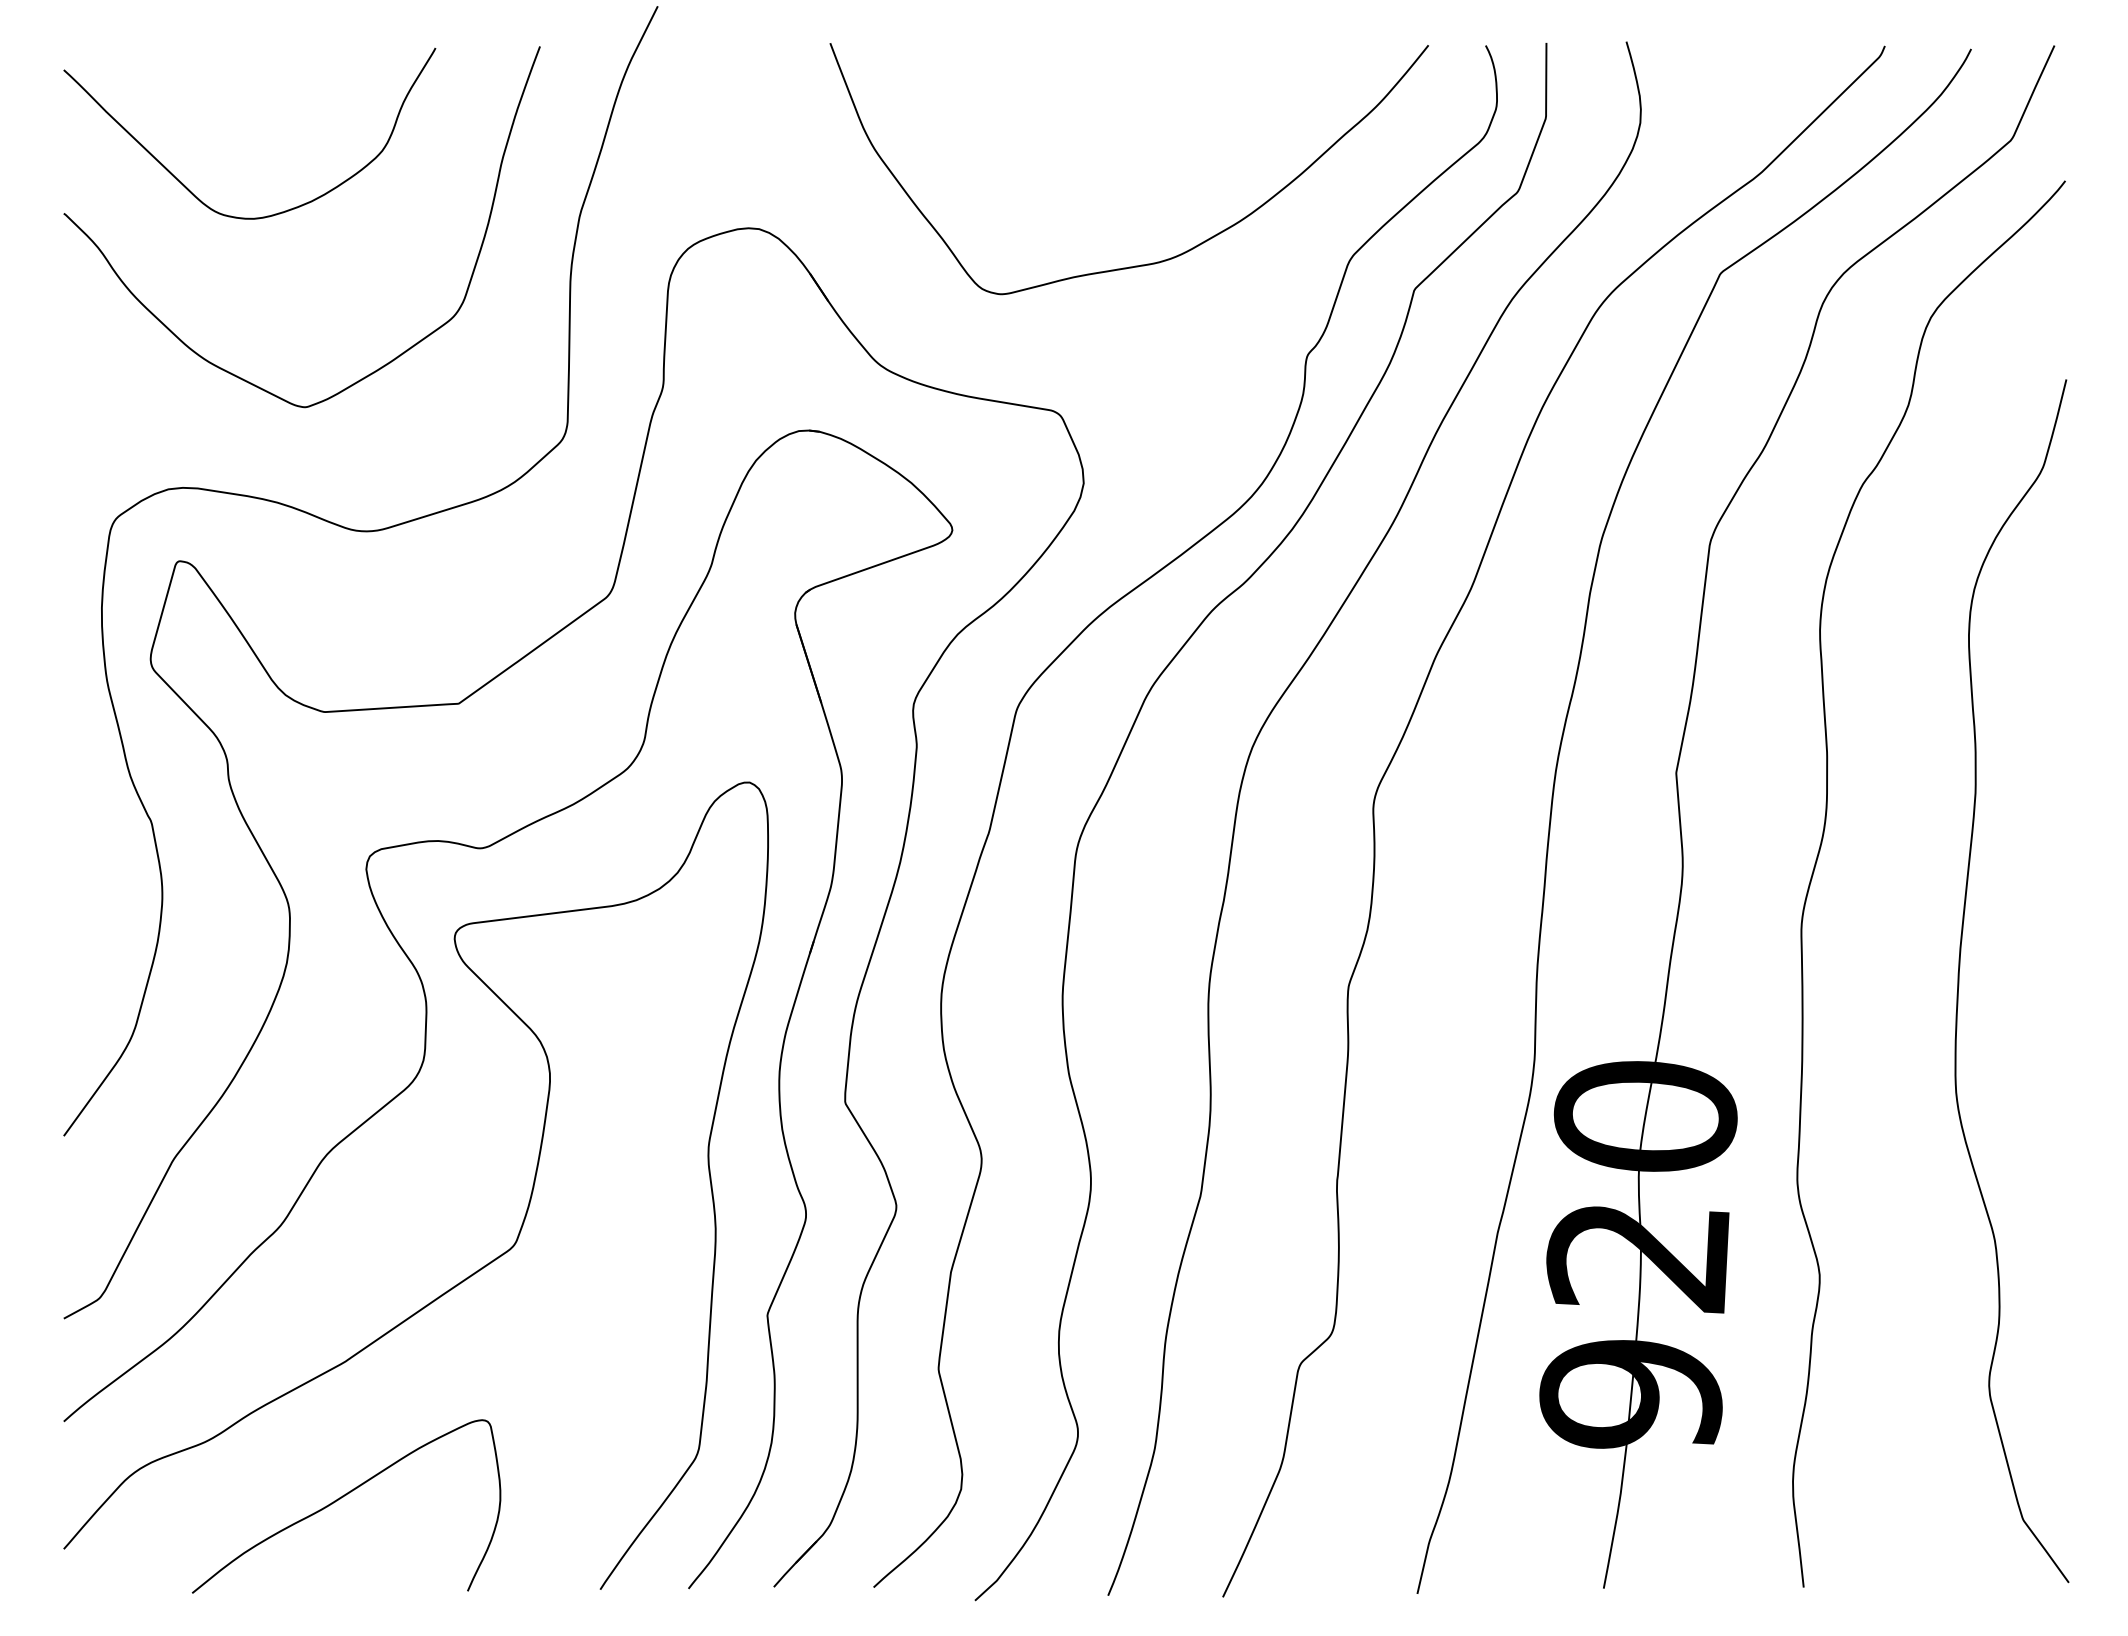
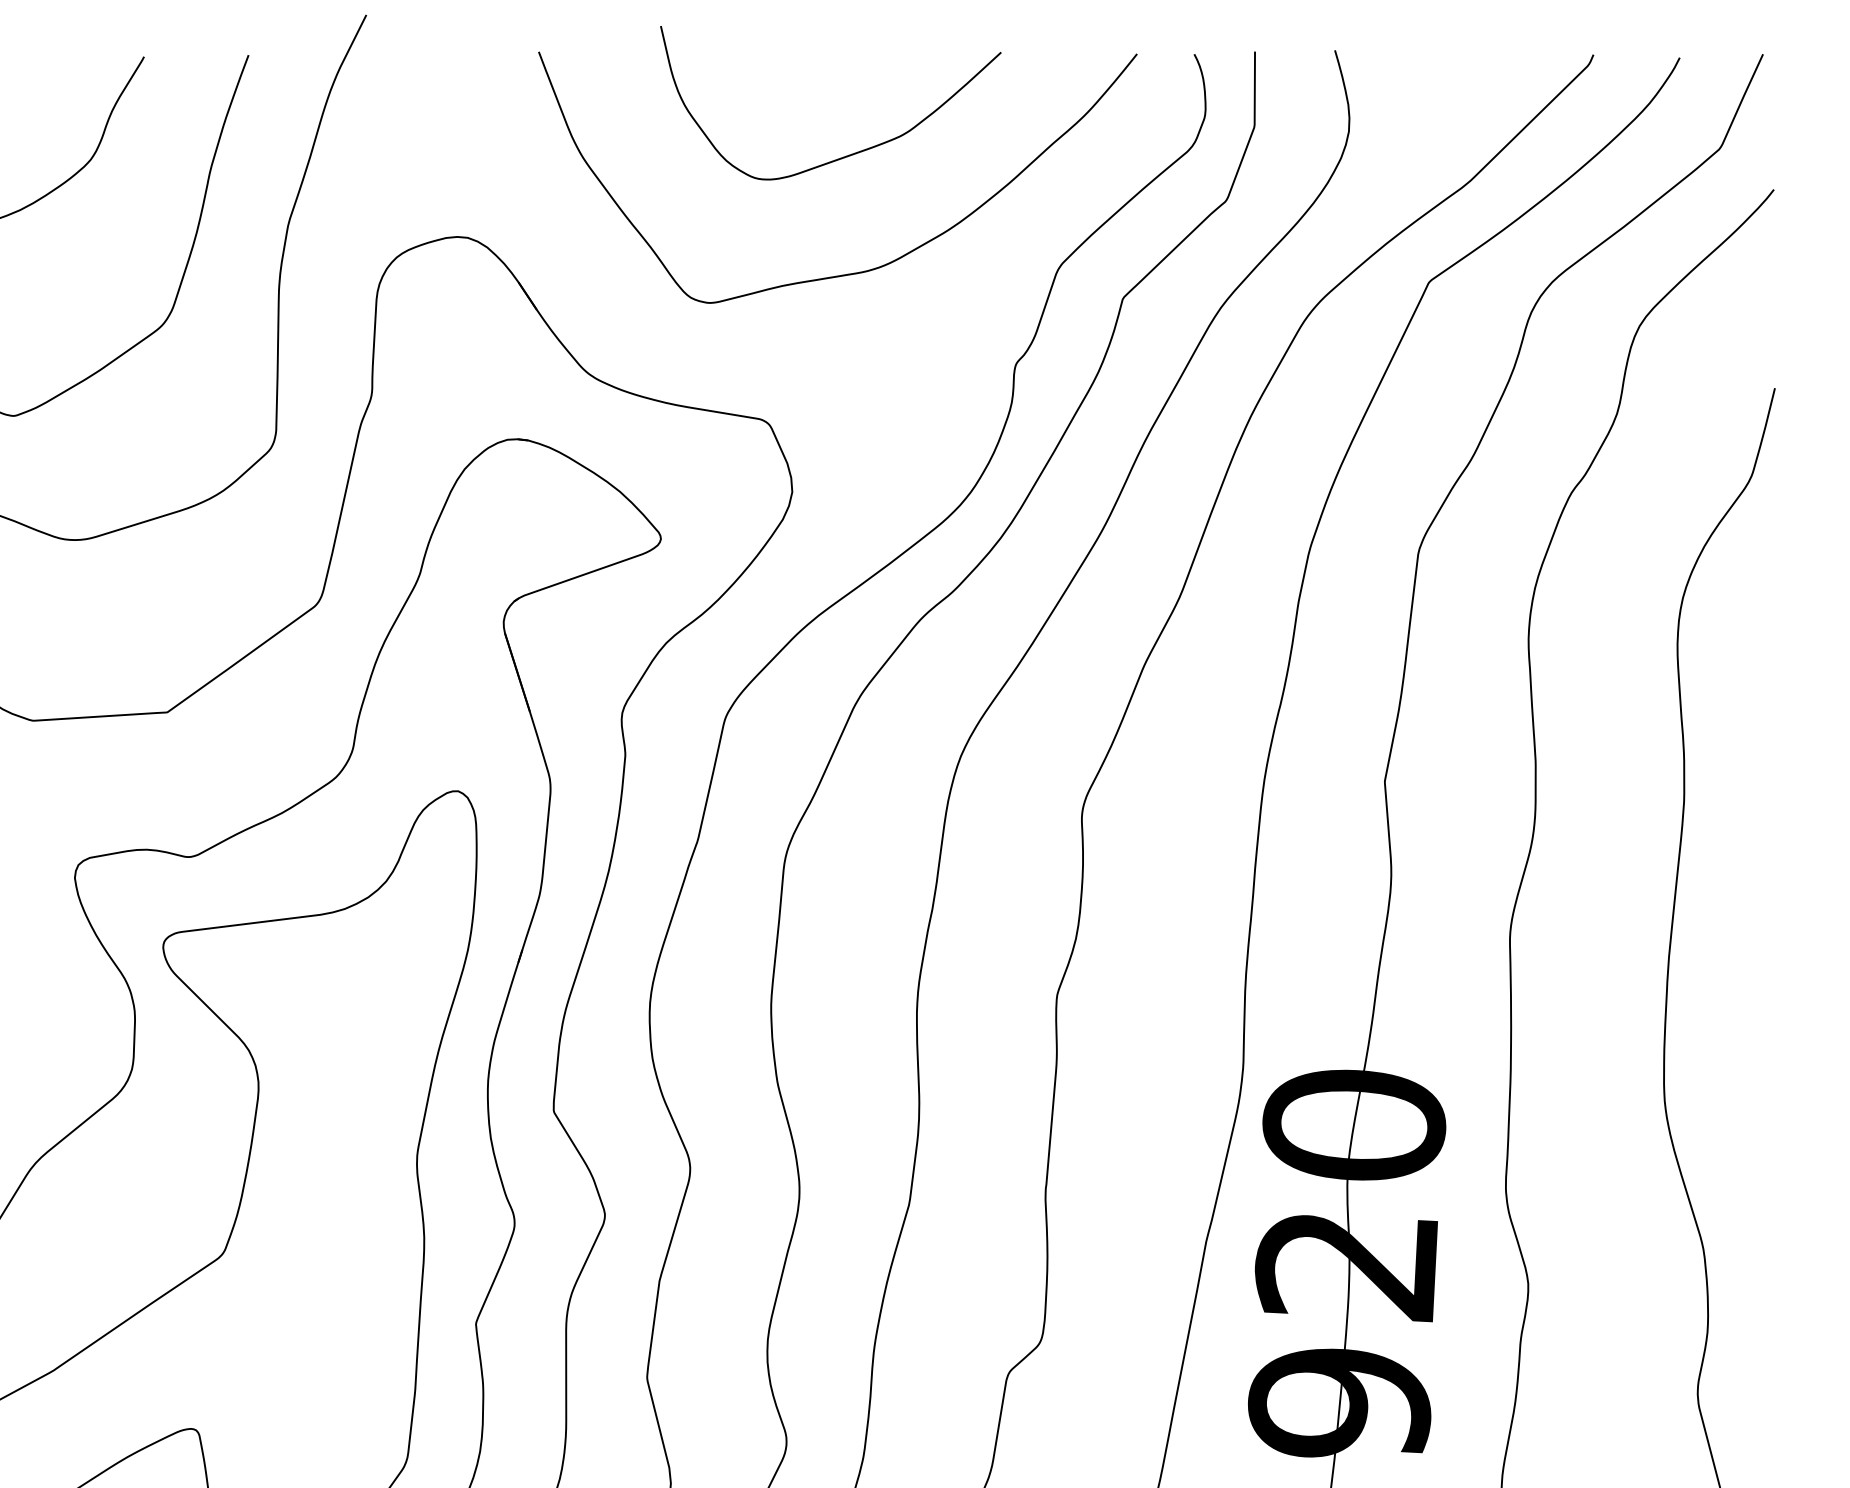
curve: (1138, 146) -> (847, 155), added

